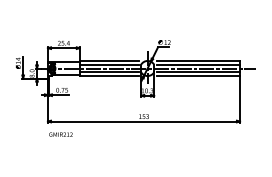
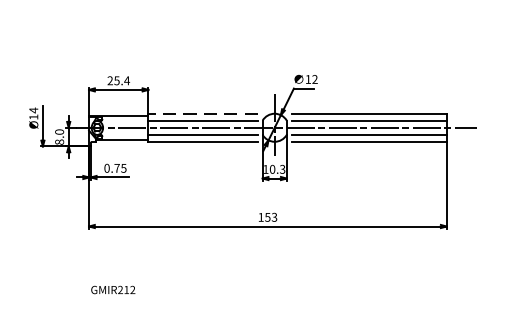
line: (108, 60) -> (201, 112), solid -> dashed
text: (60, 134) -> (112, 289), moved

